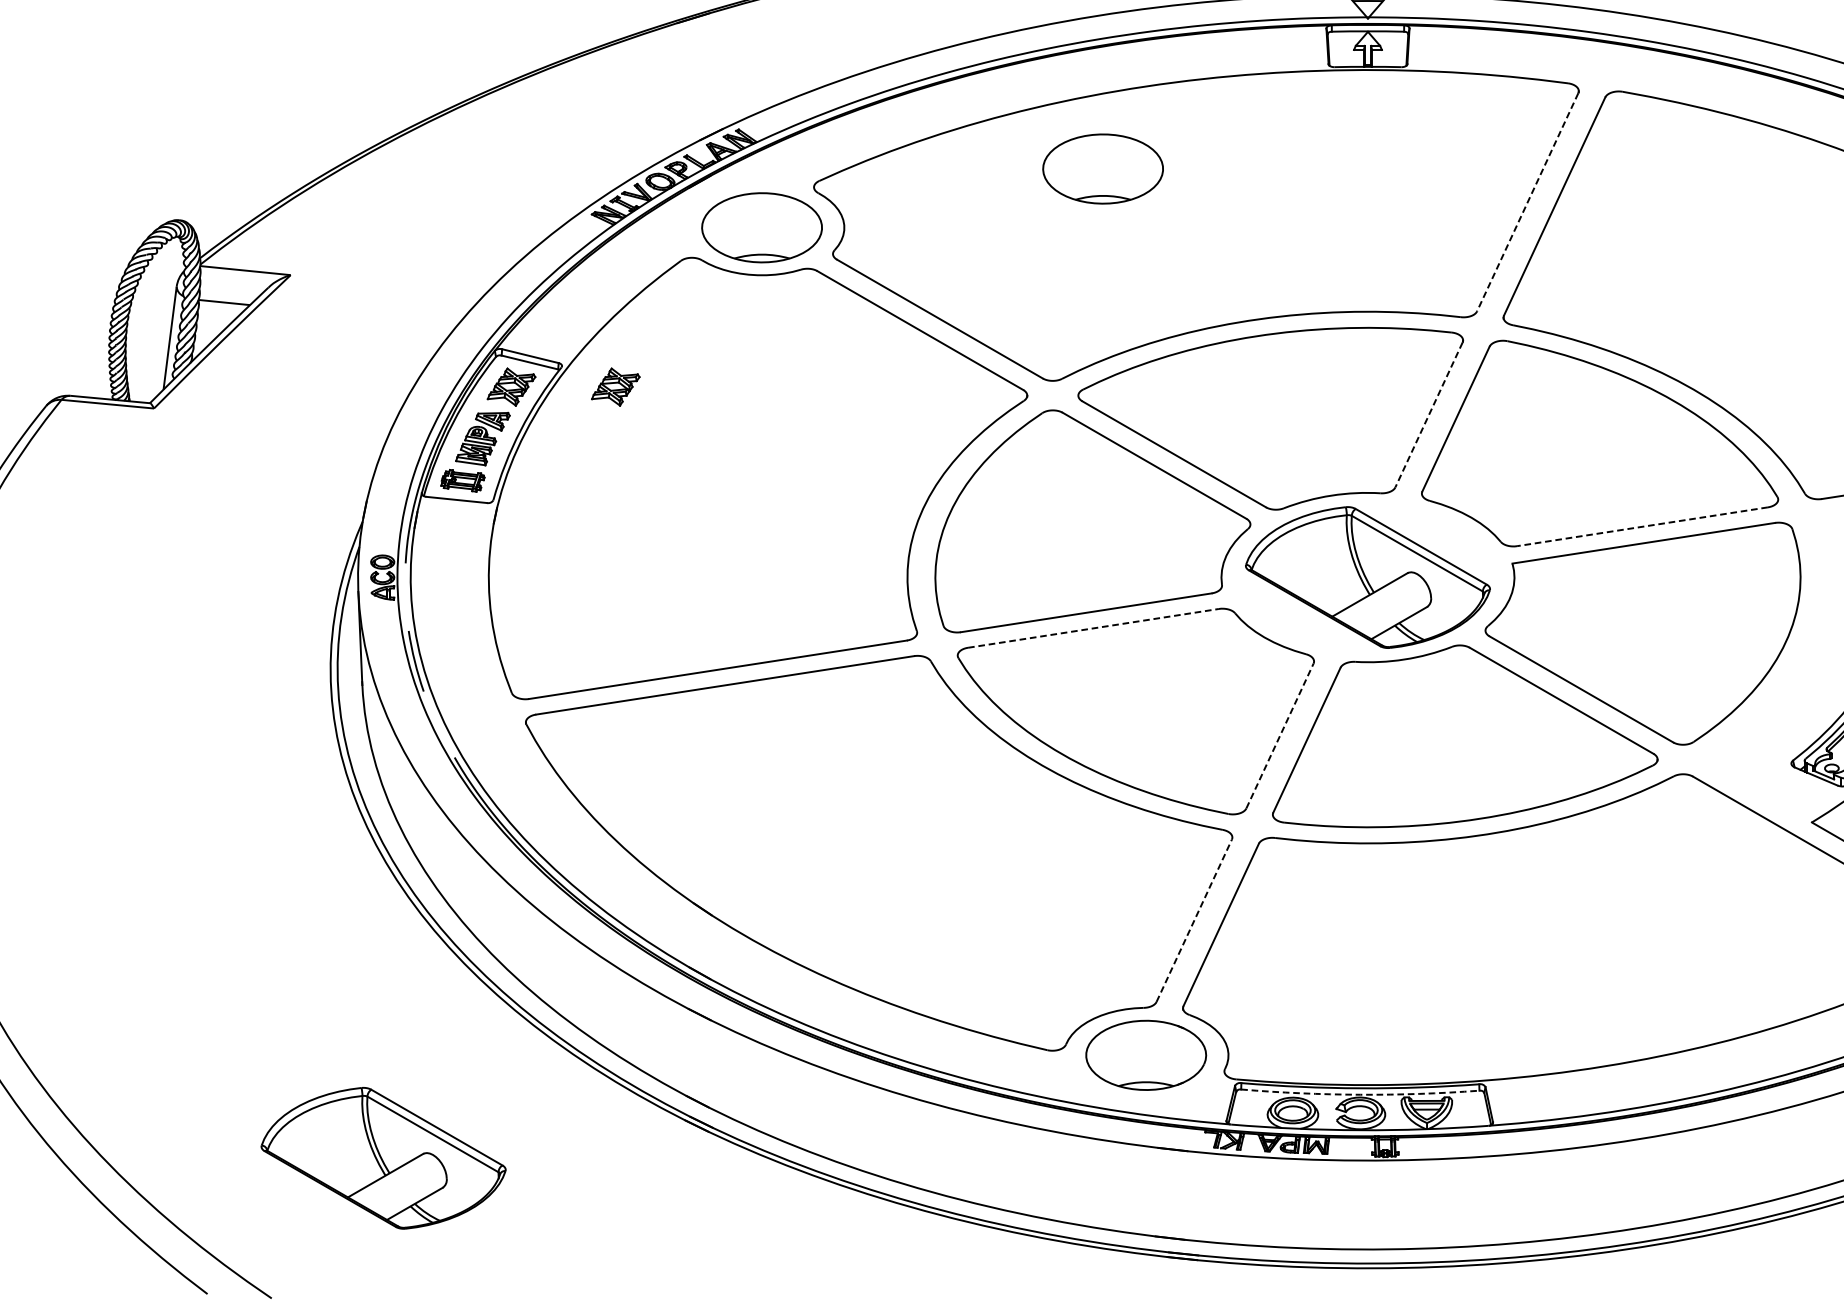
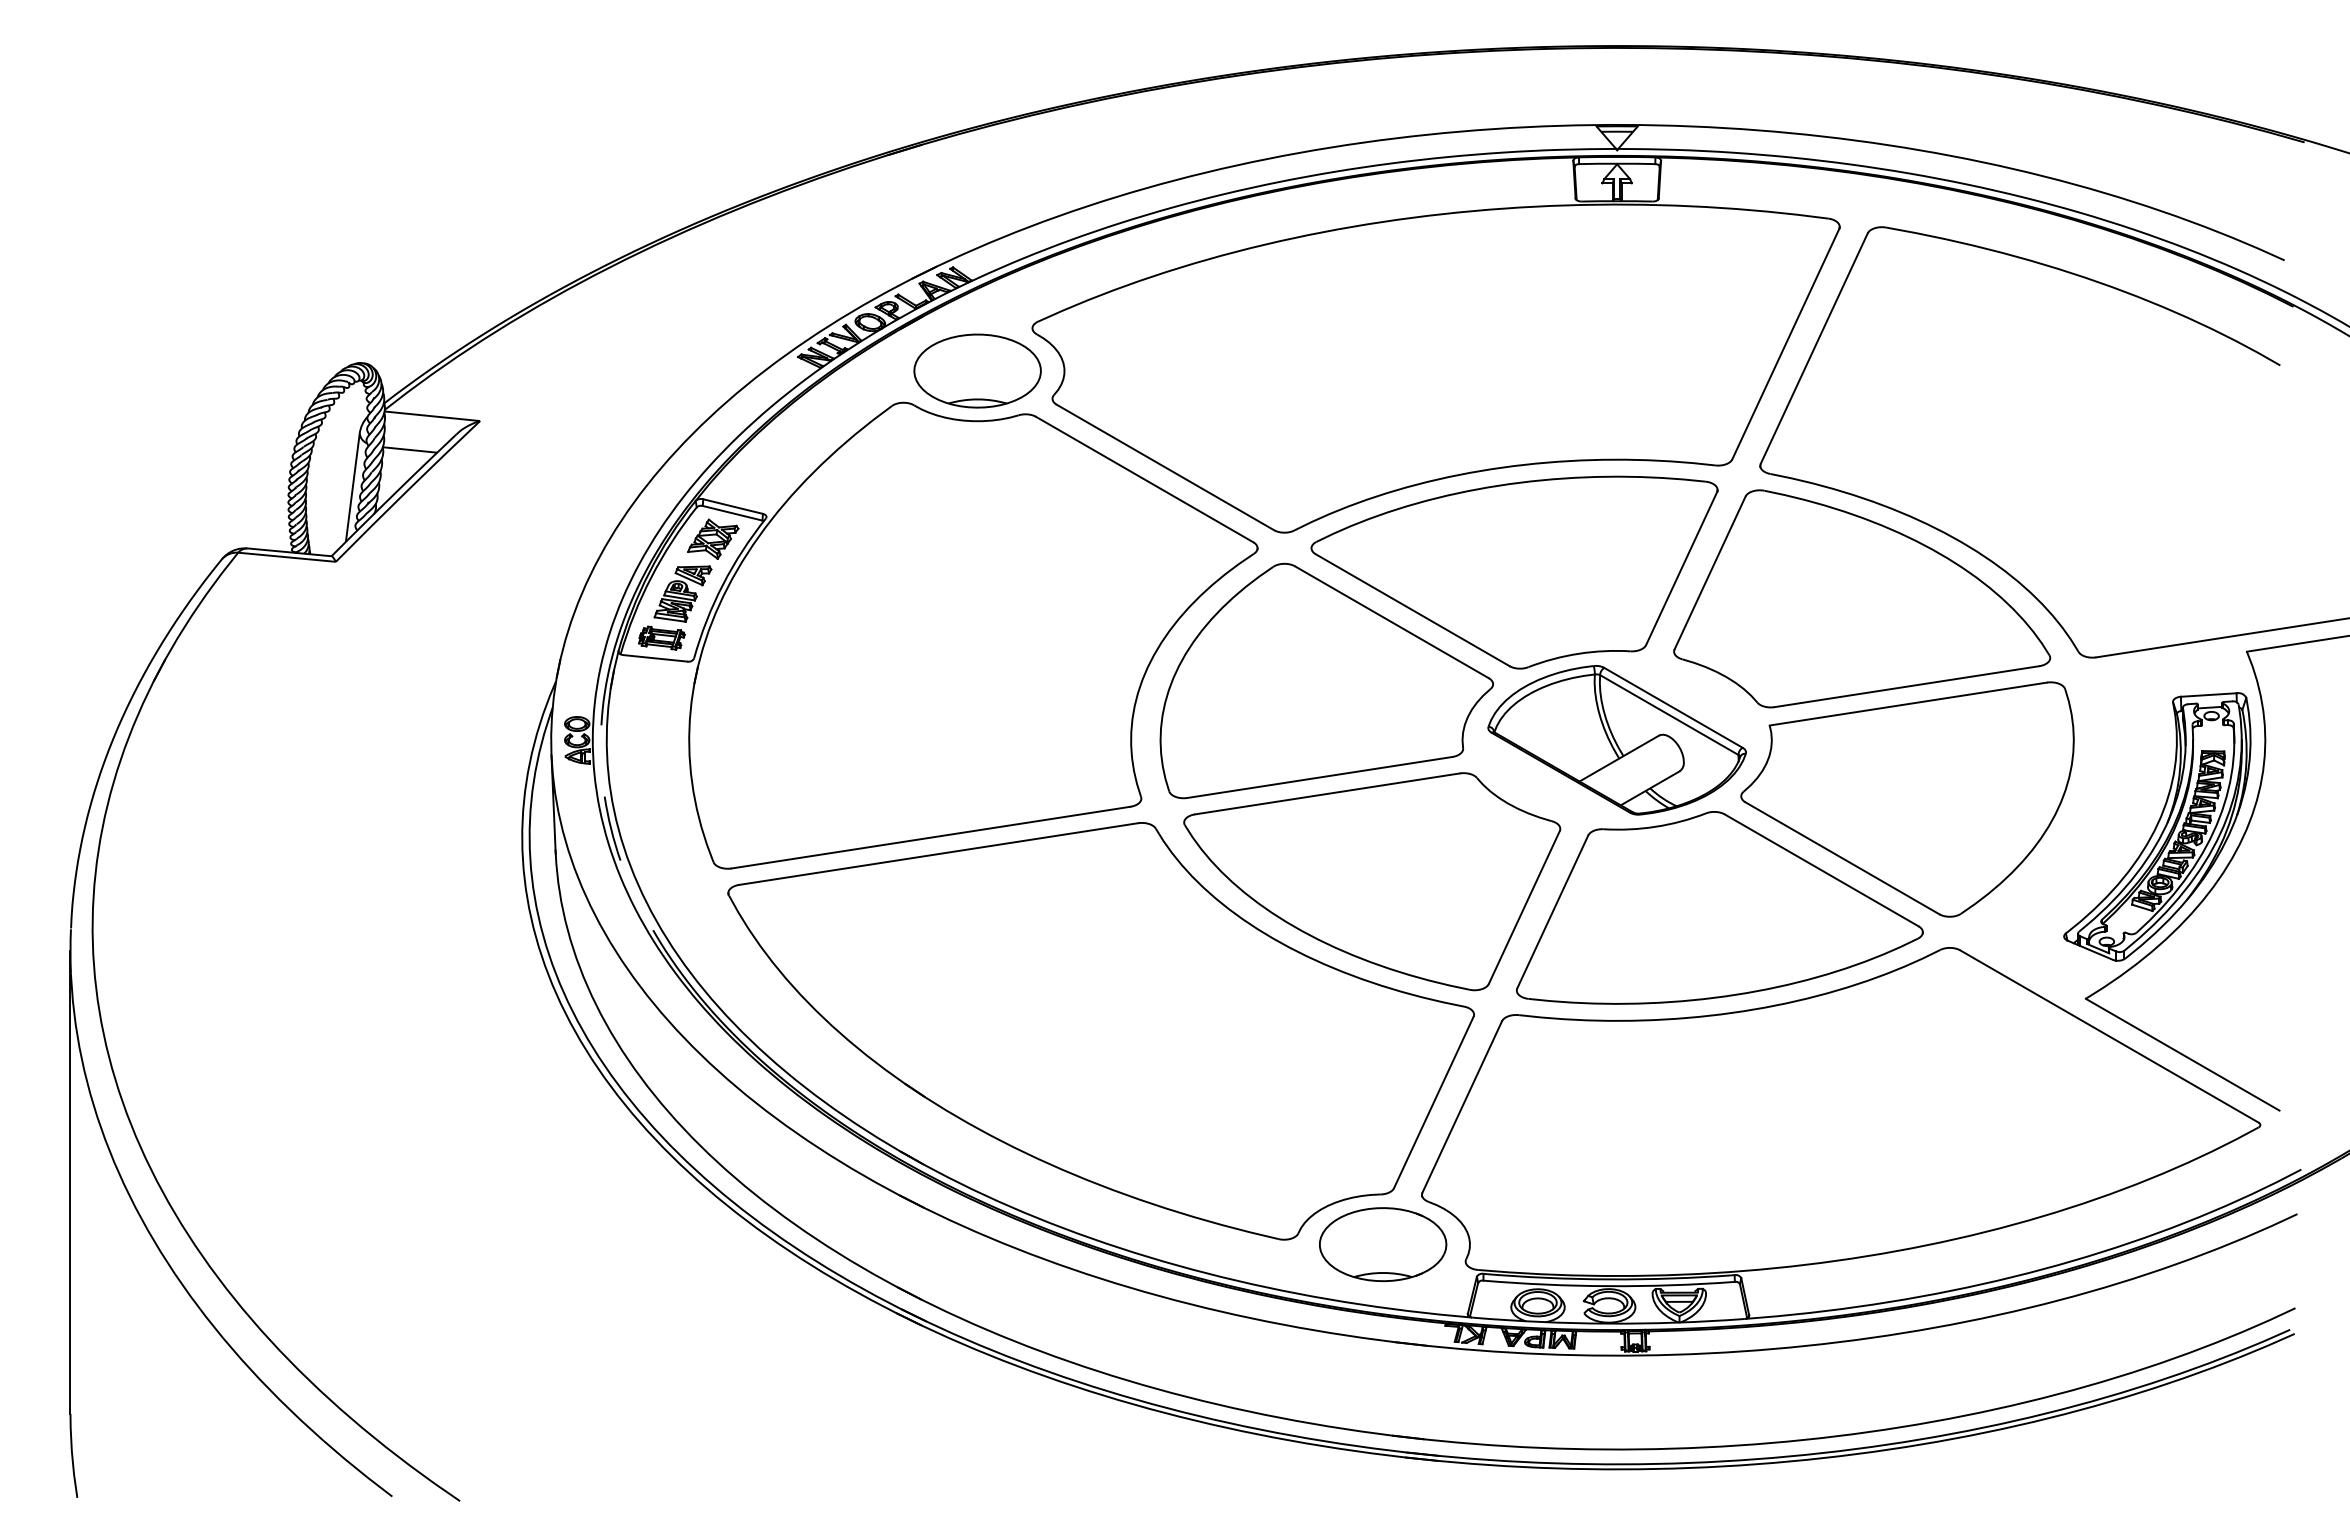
part: (1103, 168) -> (1337, 308), removed
line: (1527, 202) -> (1785, 344), dashed -> solid
part: (616, 386) -> (823, 538), removed
line: (1428, 415) -> (1681, 569), dashed -> solid
line: (1642, 526) -> (1906, 686), dashed -> solid
line: (1093, 627) -> (1327, 793), dashed -> solid
line: (1280, 735) -> (1524, 907), dashed -> solid
line: (1194, 920) -> (1434, 1102), dashed -> solid
arc: (1360, 1095) -> (1609, 1286), dashed -> solid
part: (382, 1158) -> (577, 1353), removed

